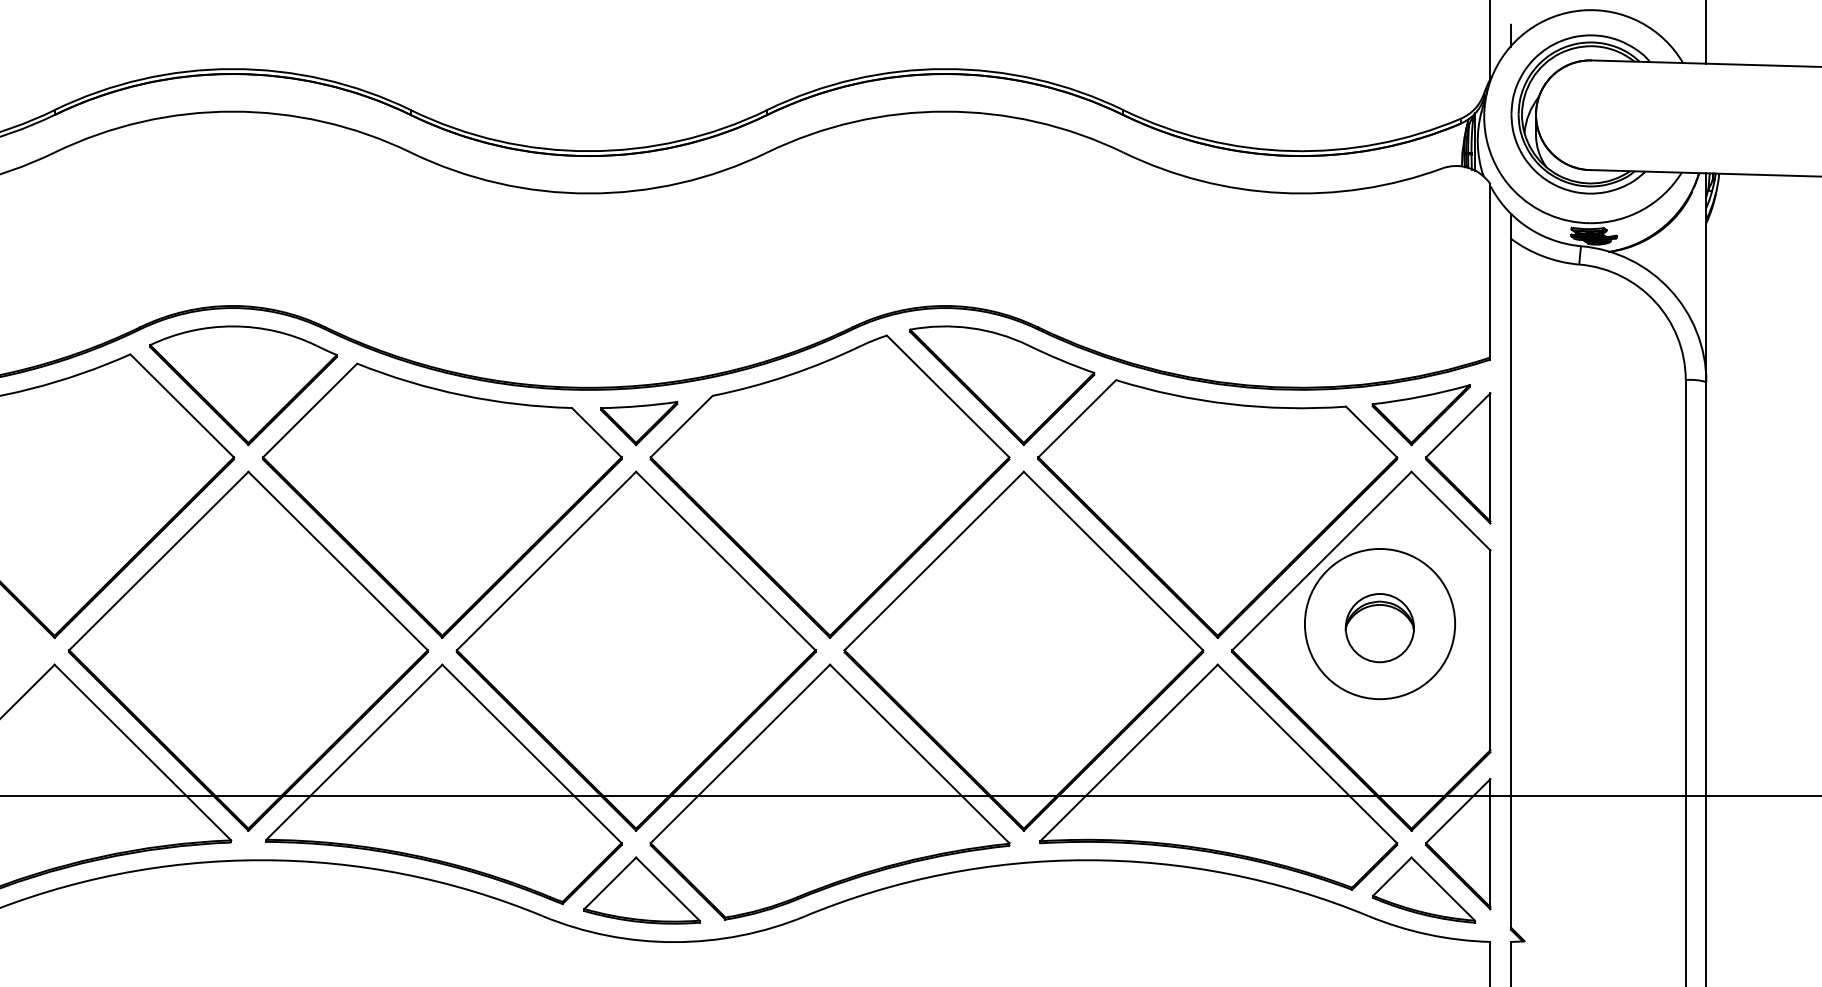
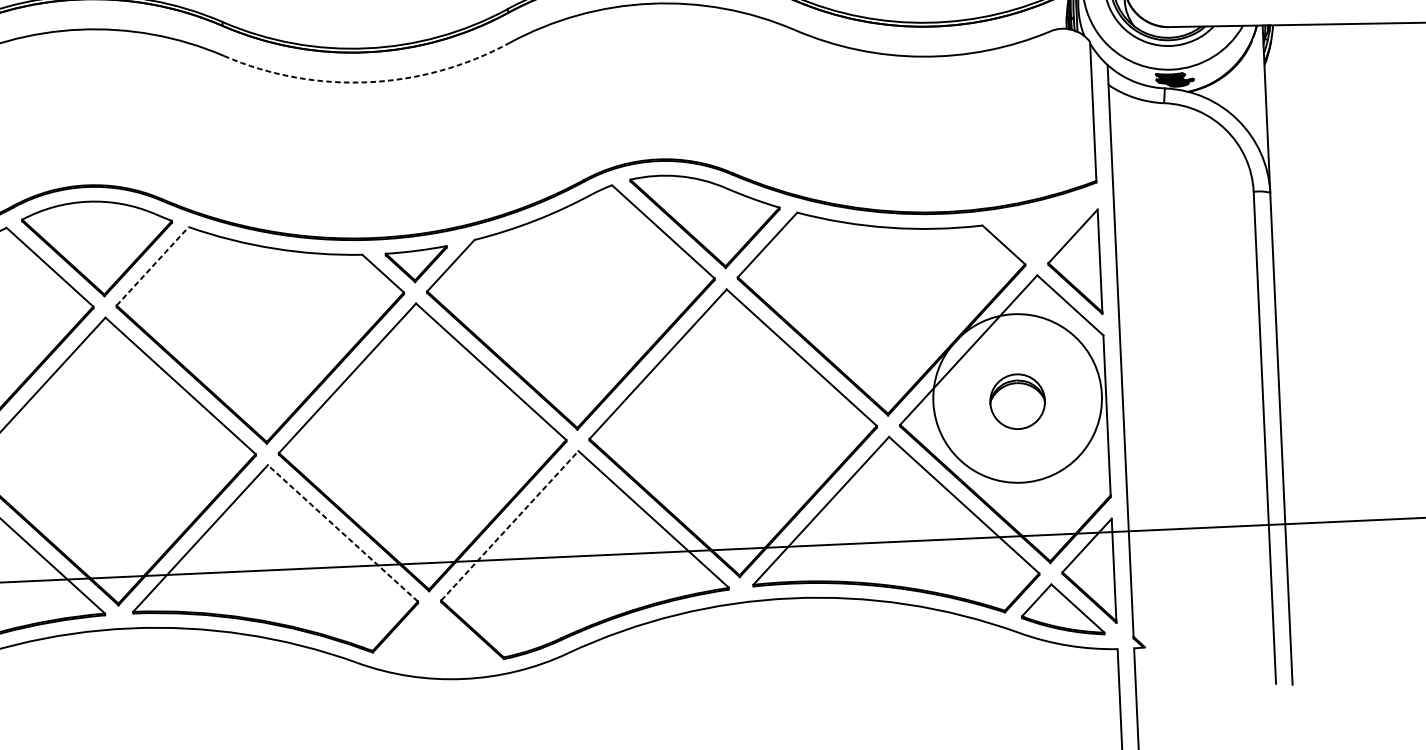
arc: (589, 193) -> (368, 82), solid -> dashed
line: (310, 410) -> (152, 266), solid -> dashed
part: (1420, 415) -> (1042, 229), removed
circle: (1379, 623) -> (1017, 398), size x1.4
line: (531, 753) -> (342, 533), solid -> dashed
line: (740, 753) -> (509, 525), solid -> dashed
part: (641, 890) -> (435, 638), removed

